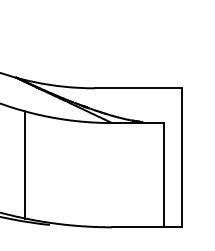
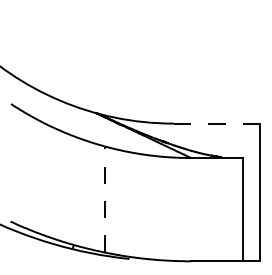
line: (137, 88) -> (216, 123), solid -> dashed
line: (25, 164) -> (105, 199), solid -> dashed

